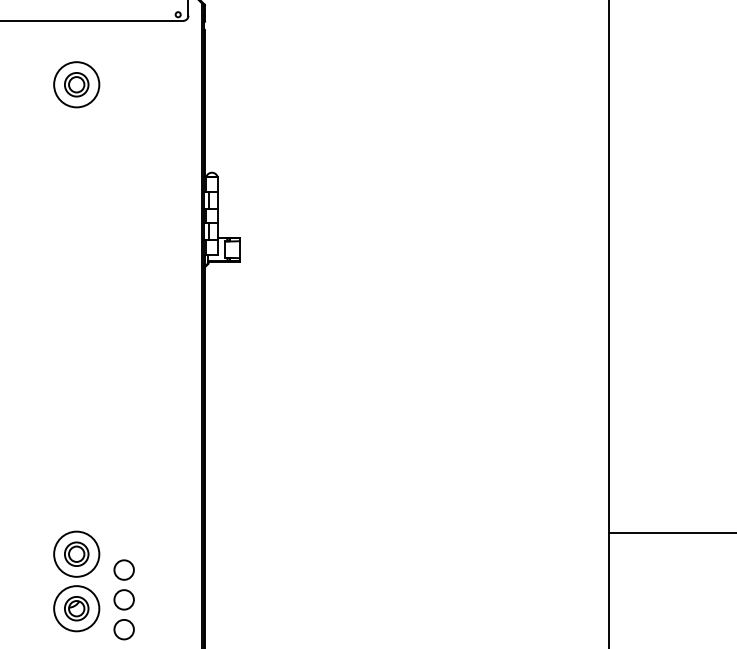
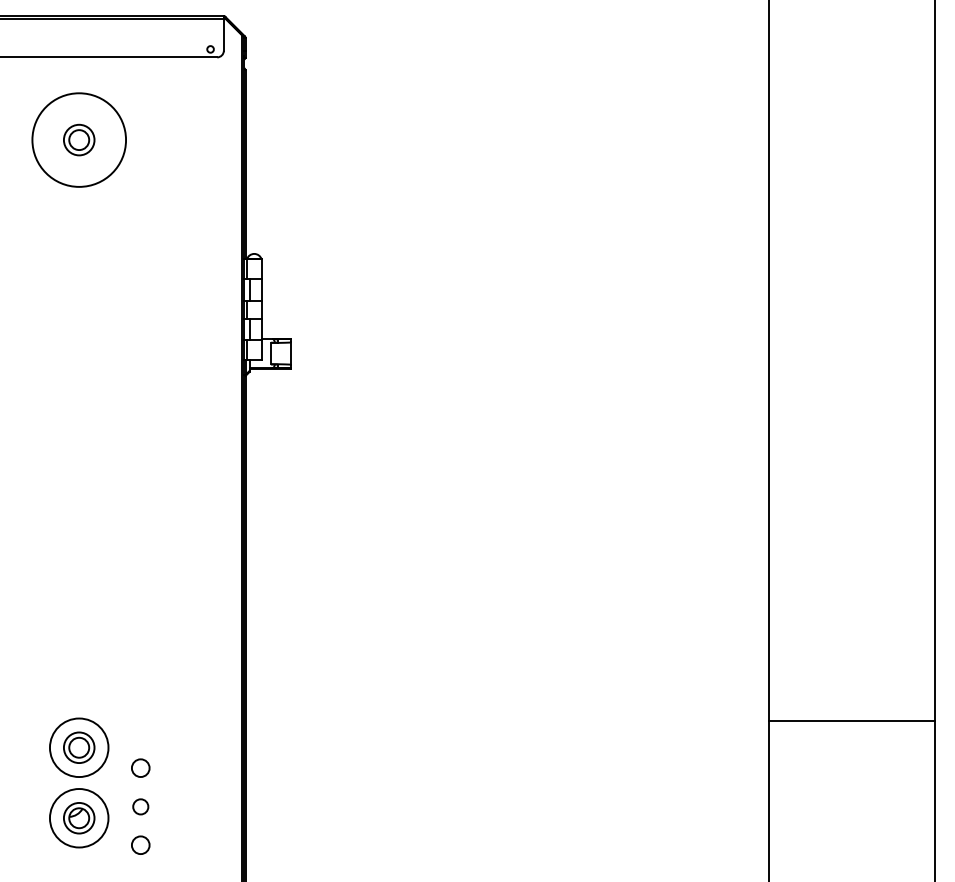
circle: (76, 84) -> (78, 139), size x1.6
circle: (124, 569) -> (140, 767), size x0.7
circle: (124, 599) -> (140, 806), size x0.6
circle: (124, 628) -> (140, 844), size x0.7

